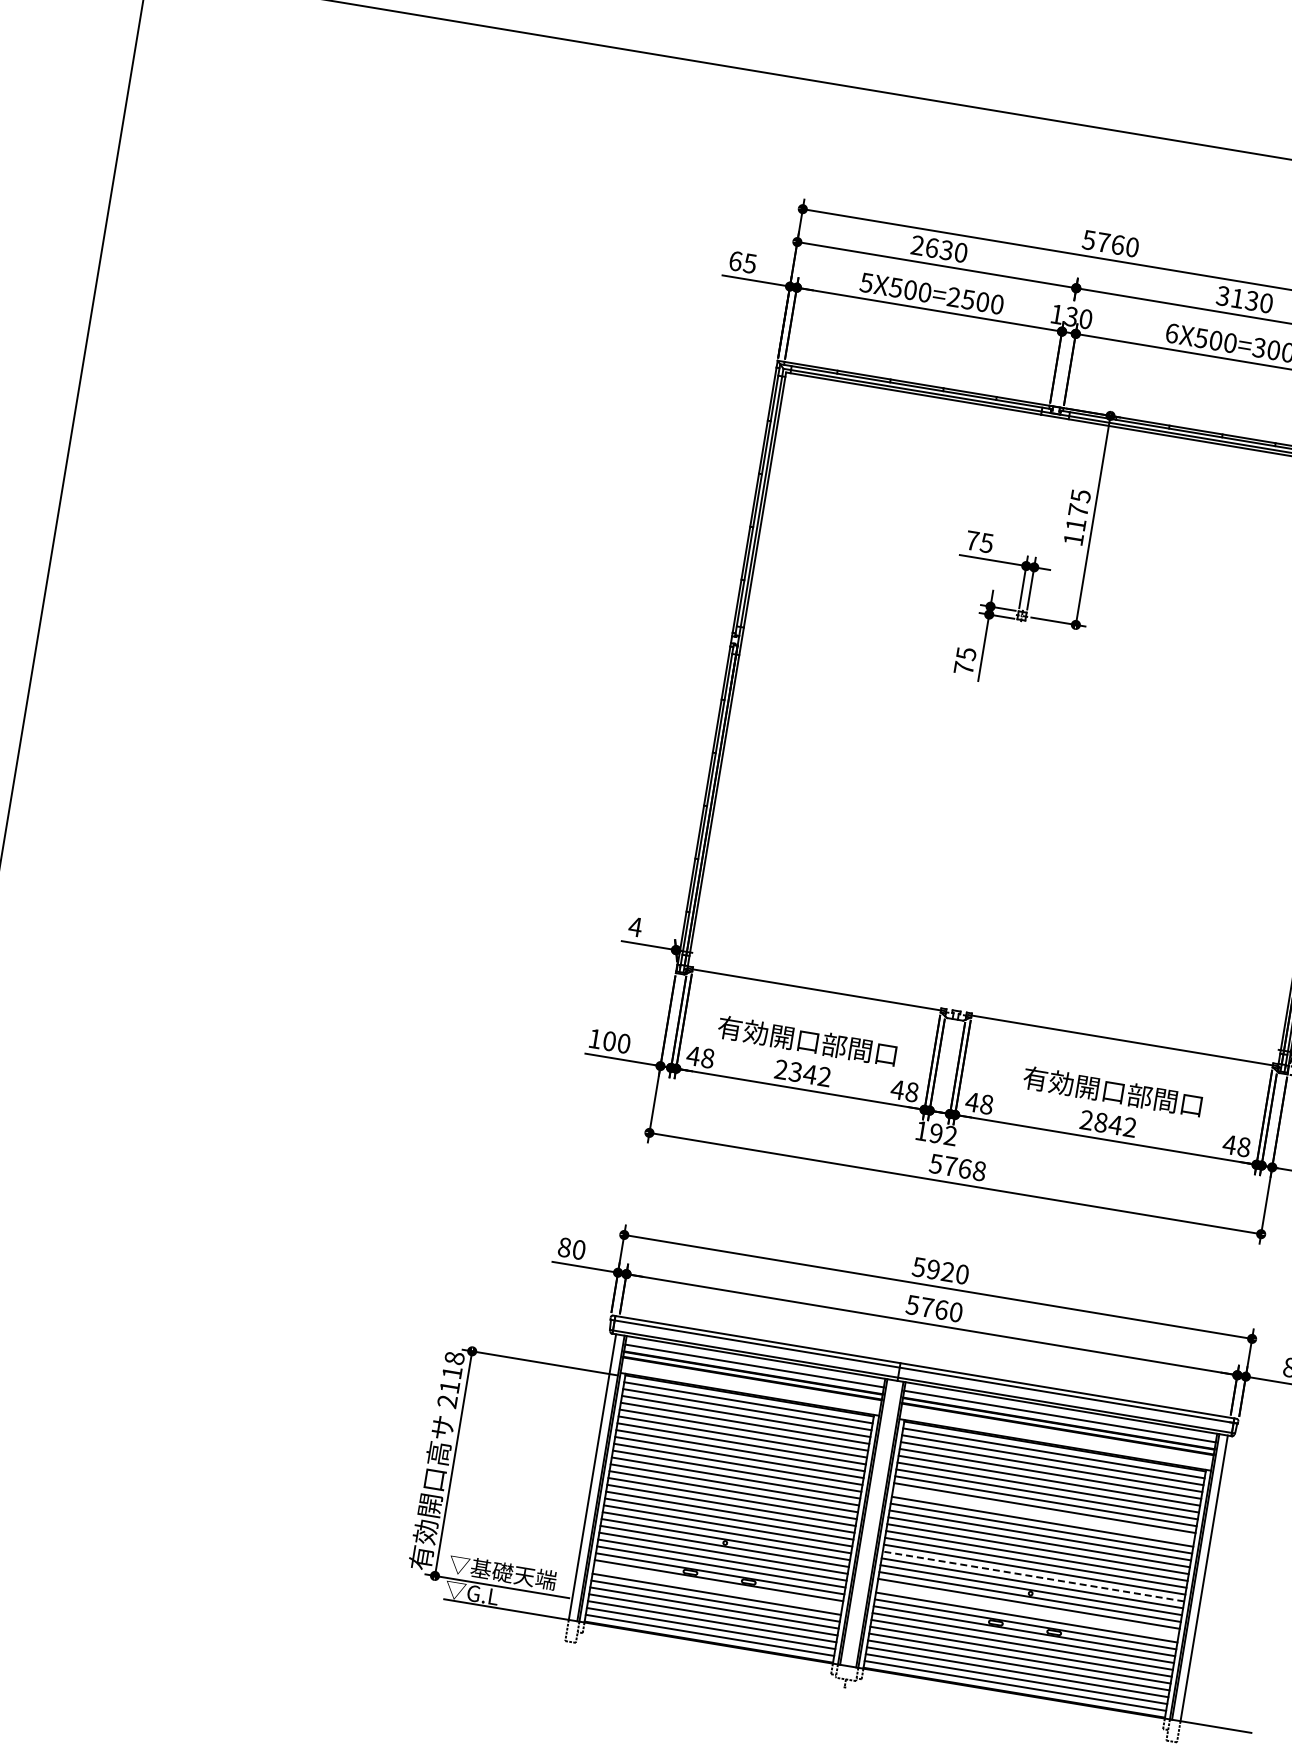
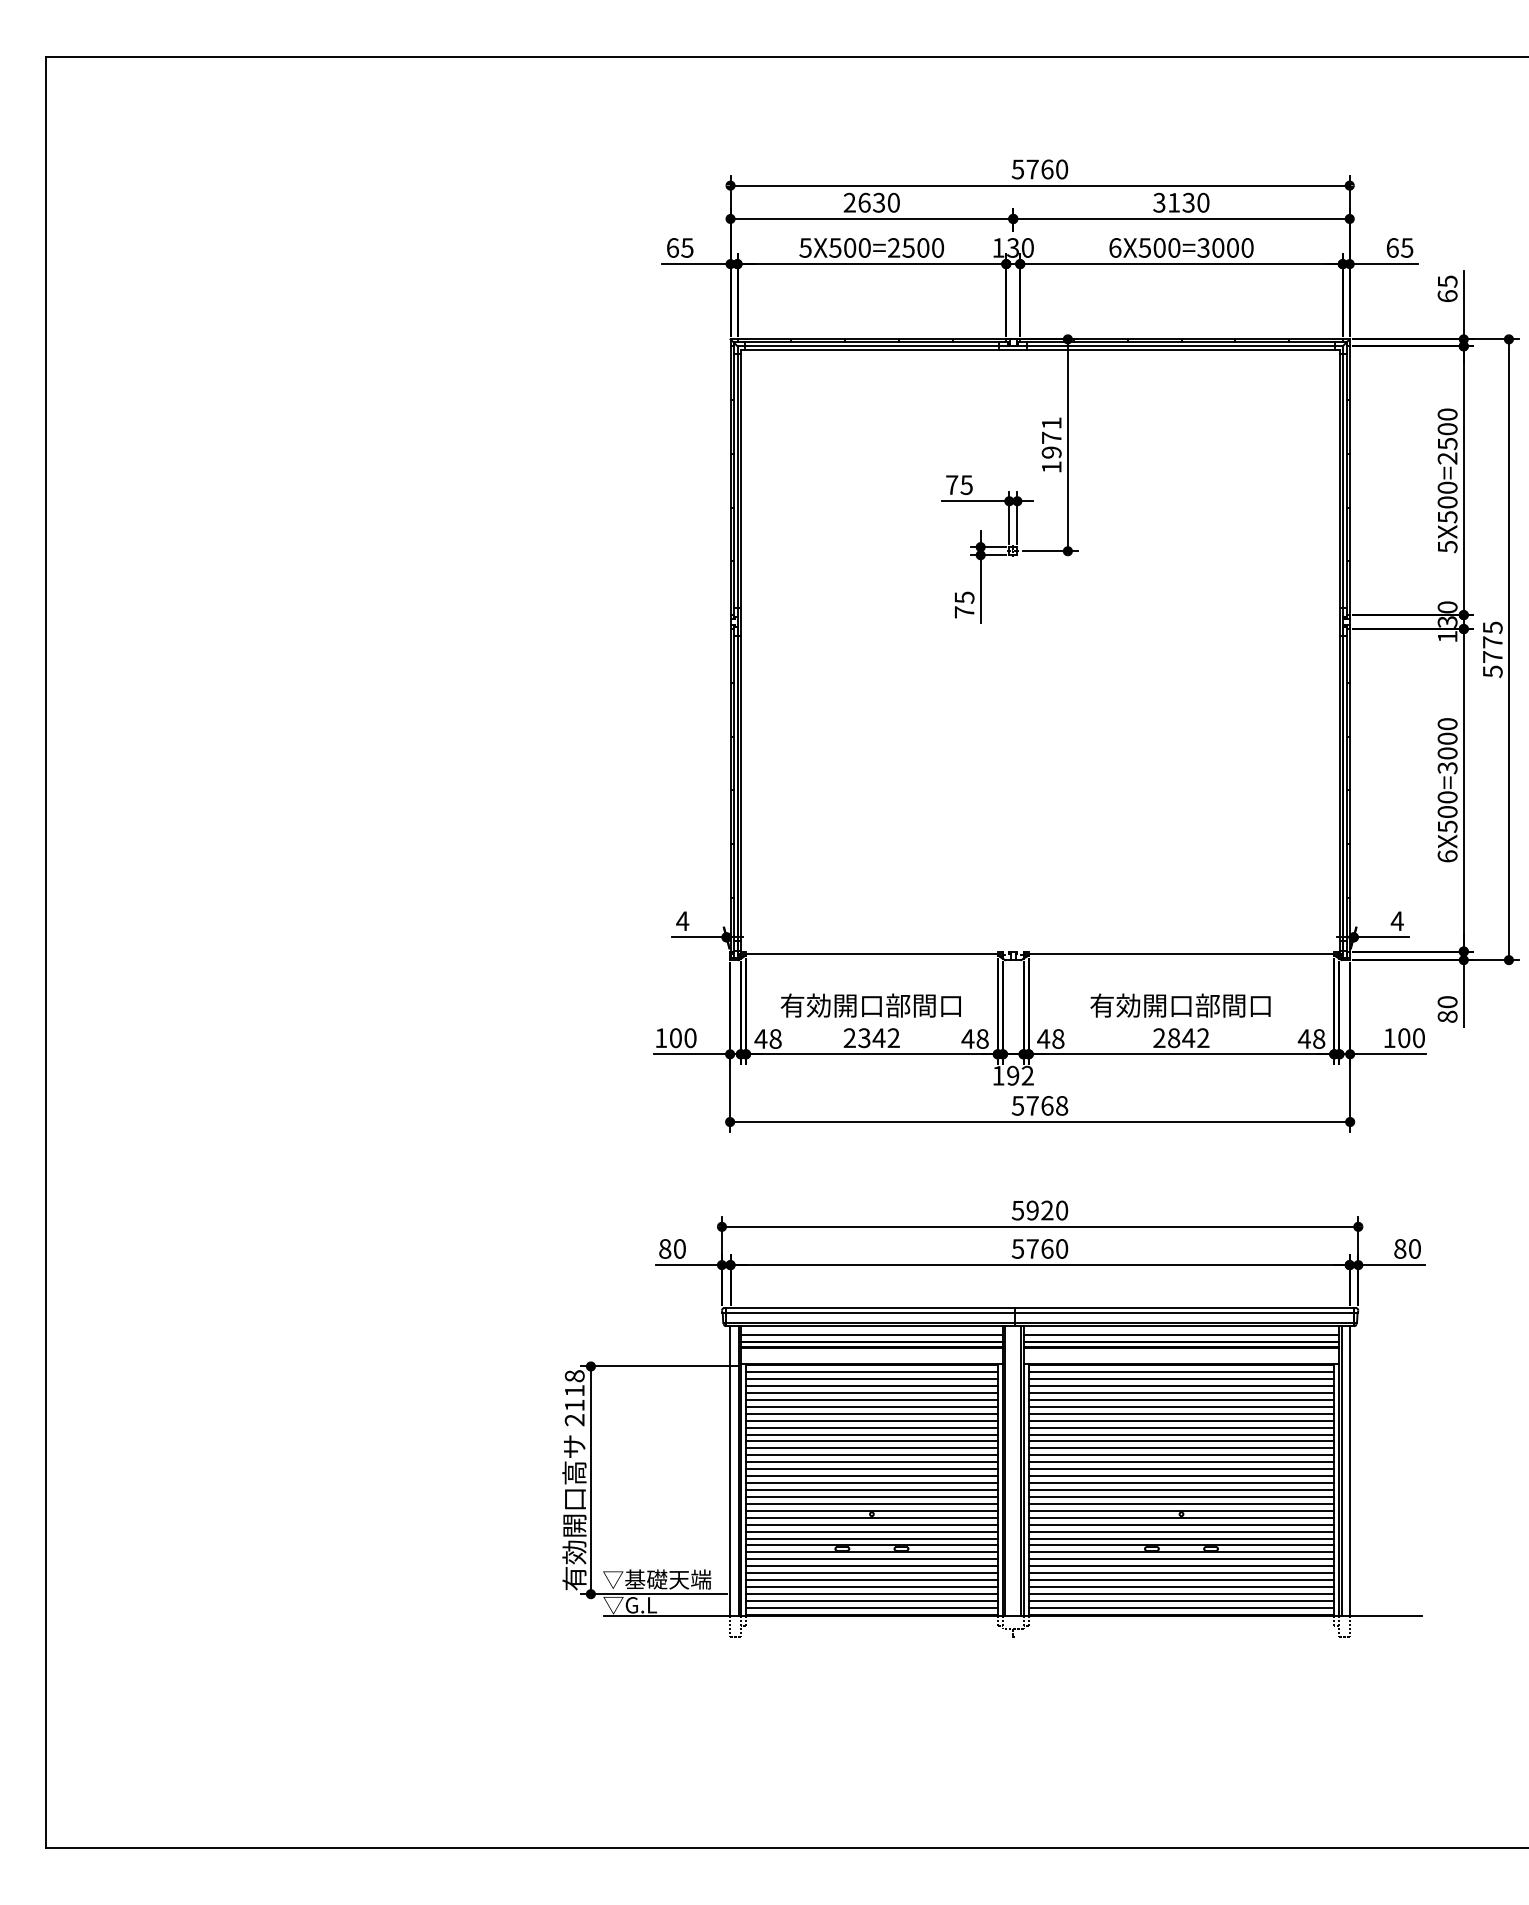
text: (1078, 510) -> (1051, 437), 1175 -> 1971
line: (1043, 1514) -> (1181, 1434), added
line: (1033, 1576) -> (1181, 1496), dashed -> solid
line: (717, 1587) -> (871, 1559), added
line: (1027, 1610) -> (1181, 1531), added

